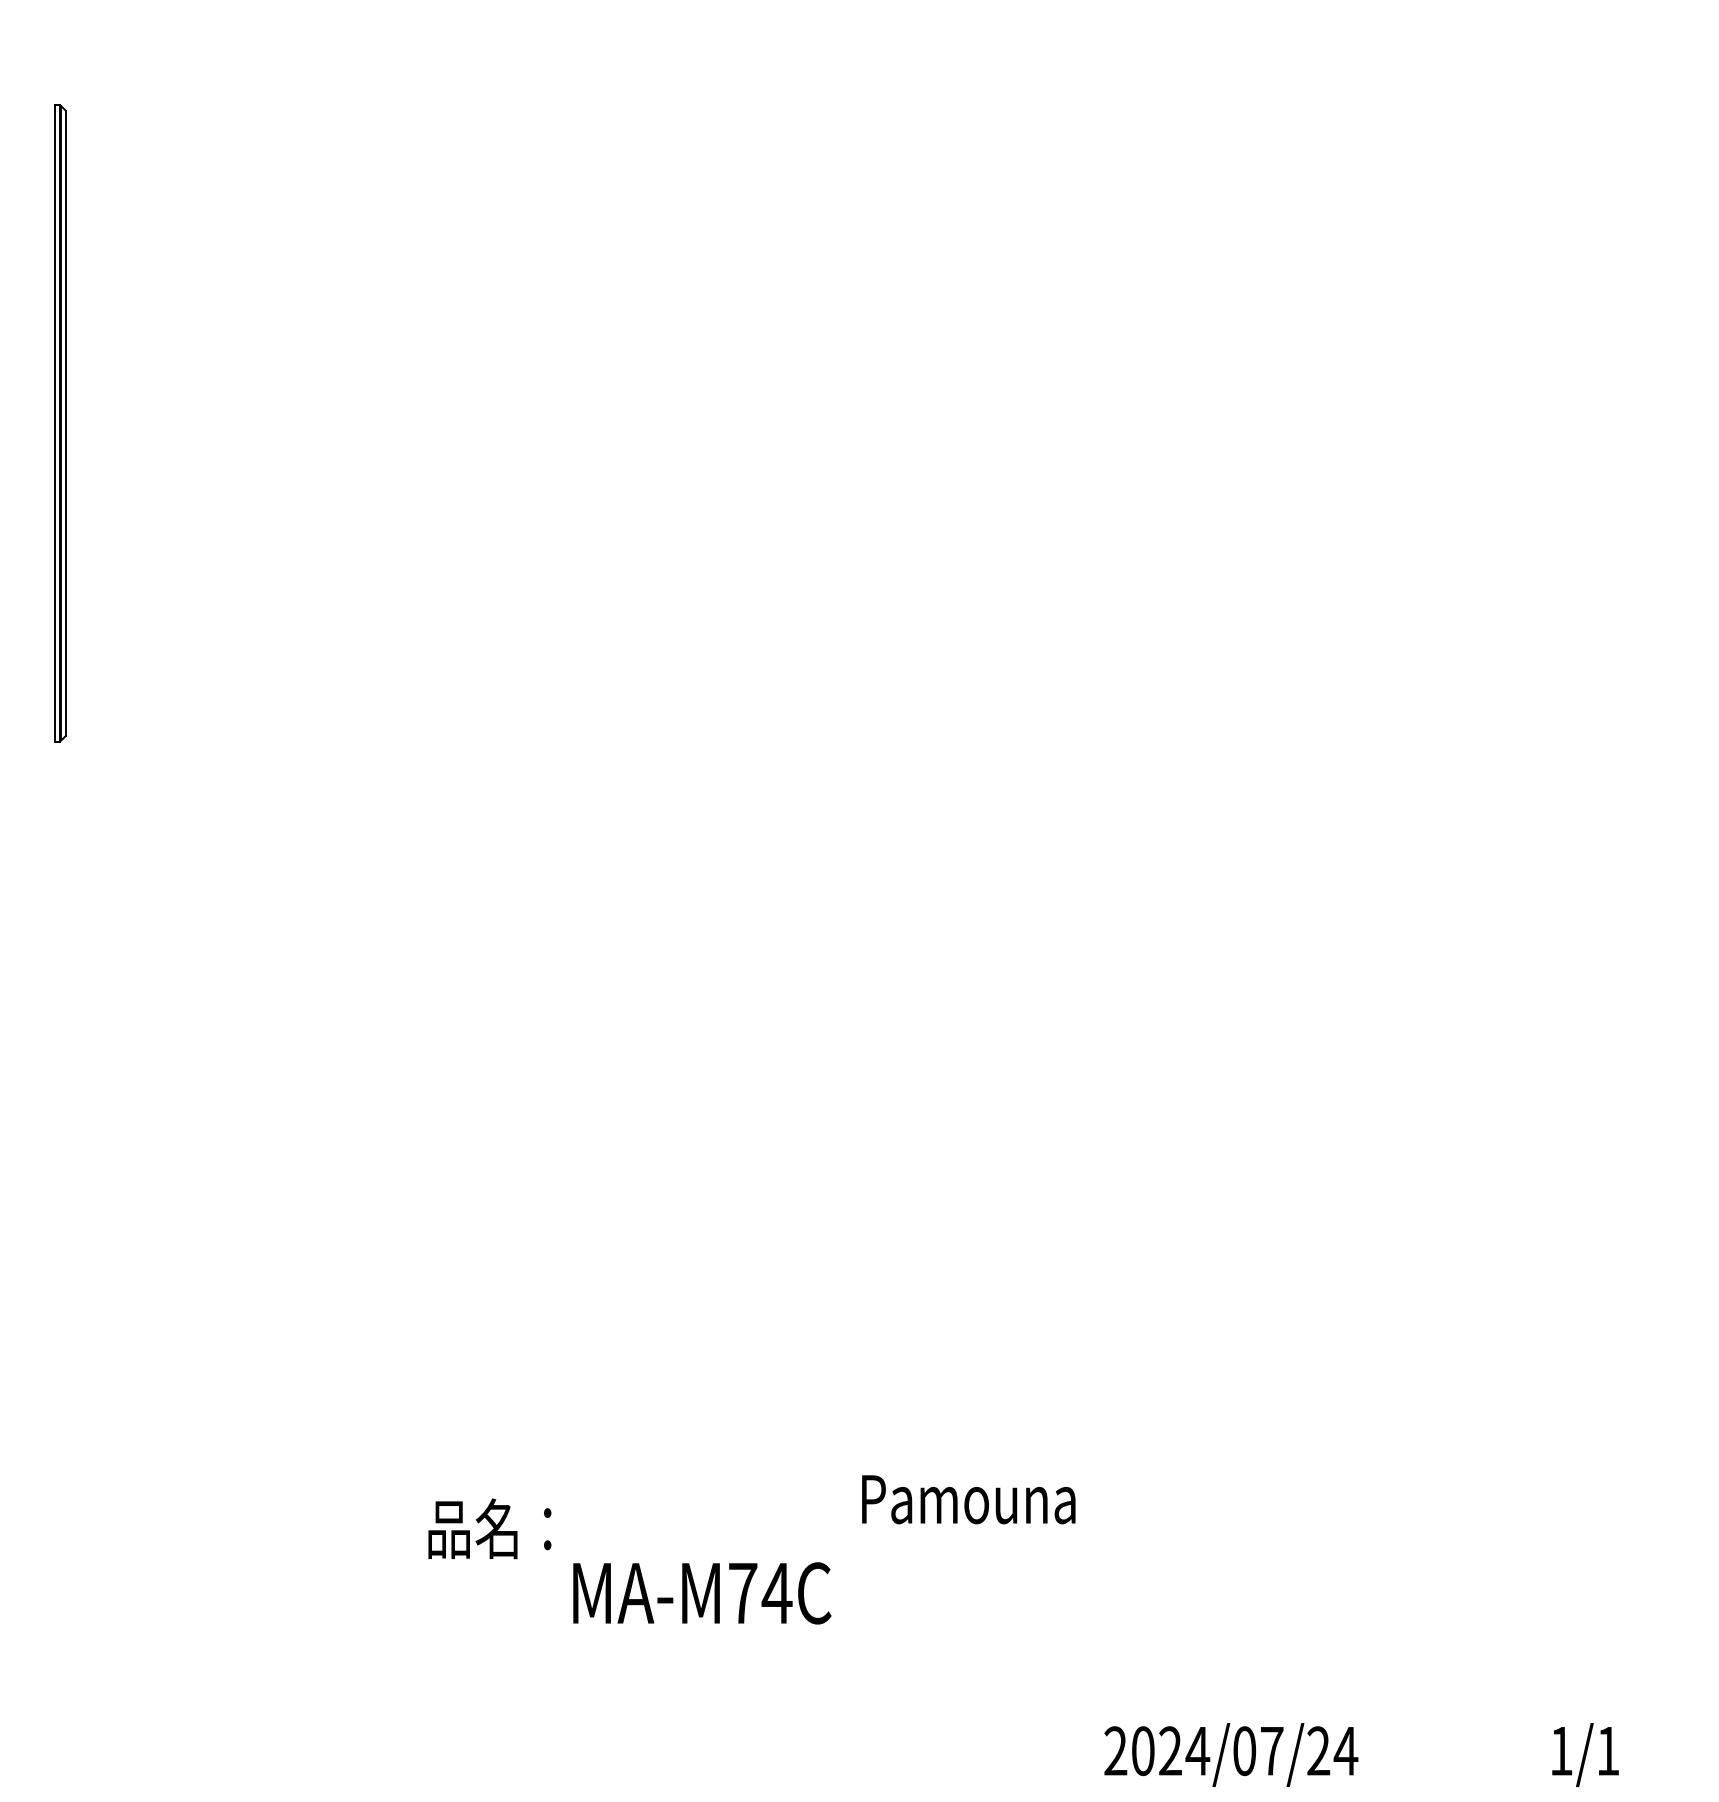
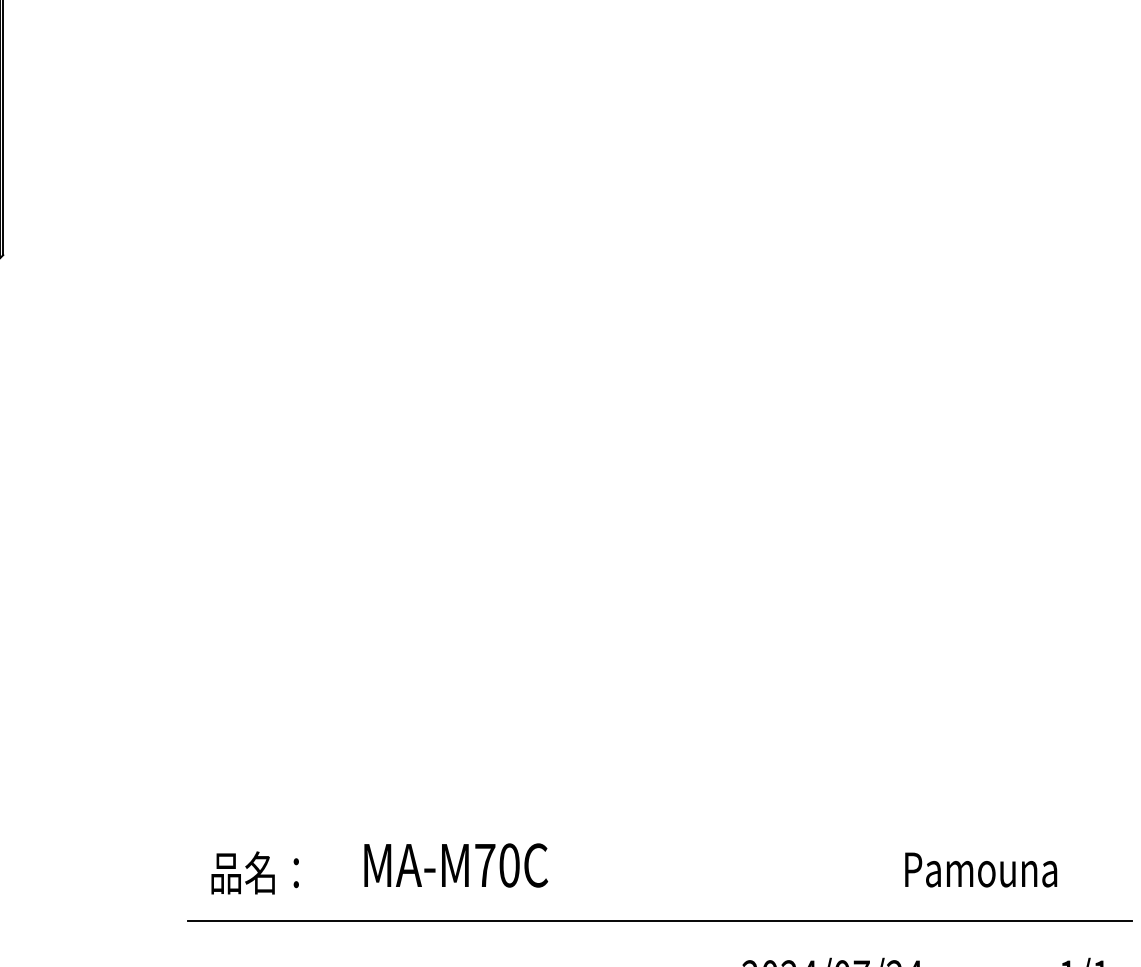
text: (968, 1499) -> (980, 869), moved
text: (489, 1528) -> (254, 872), moved
text: (776, 1593) -> (509, 865), MA-M74C -> MA-M70C
line: (988, 1671) -> (659, 921), added

